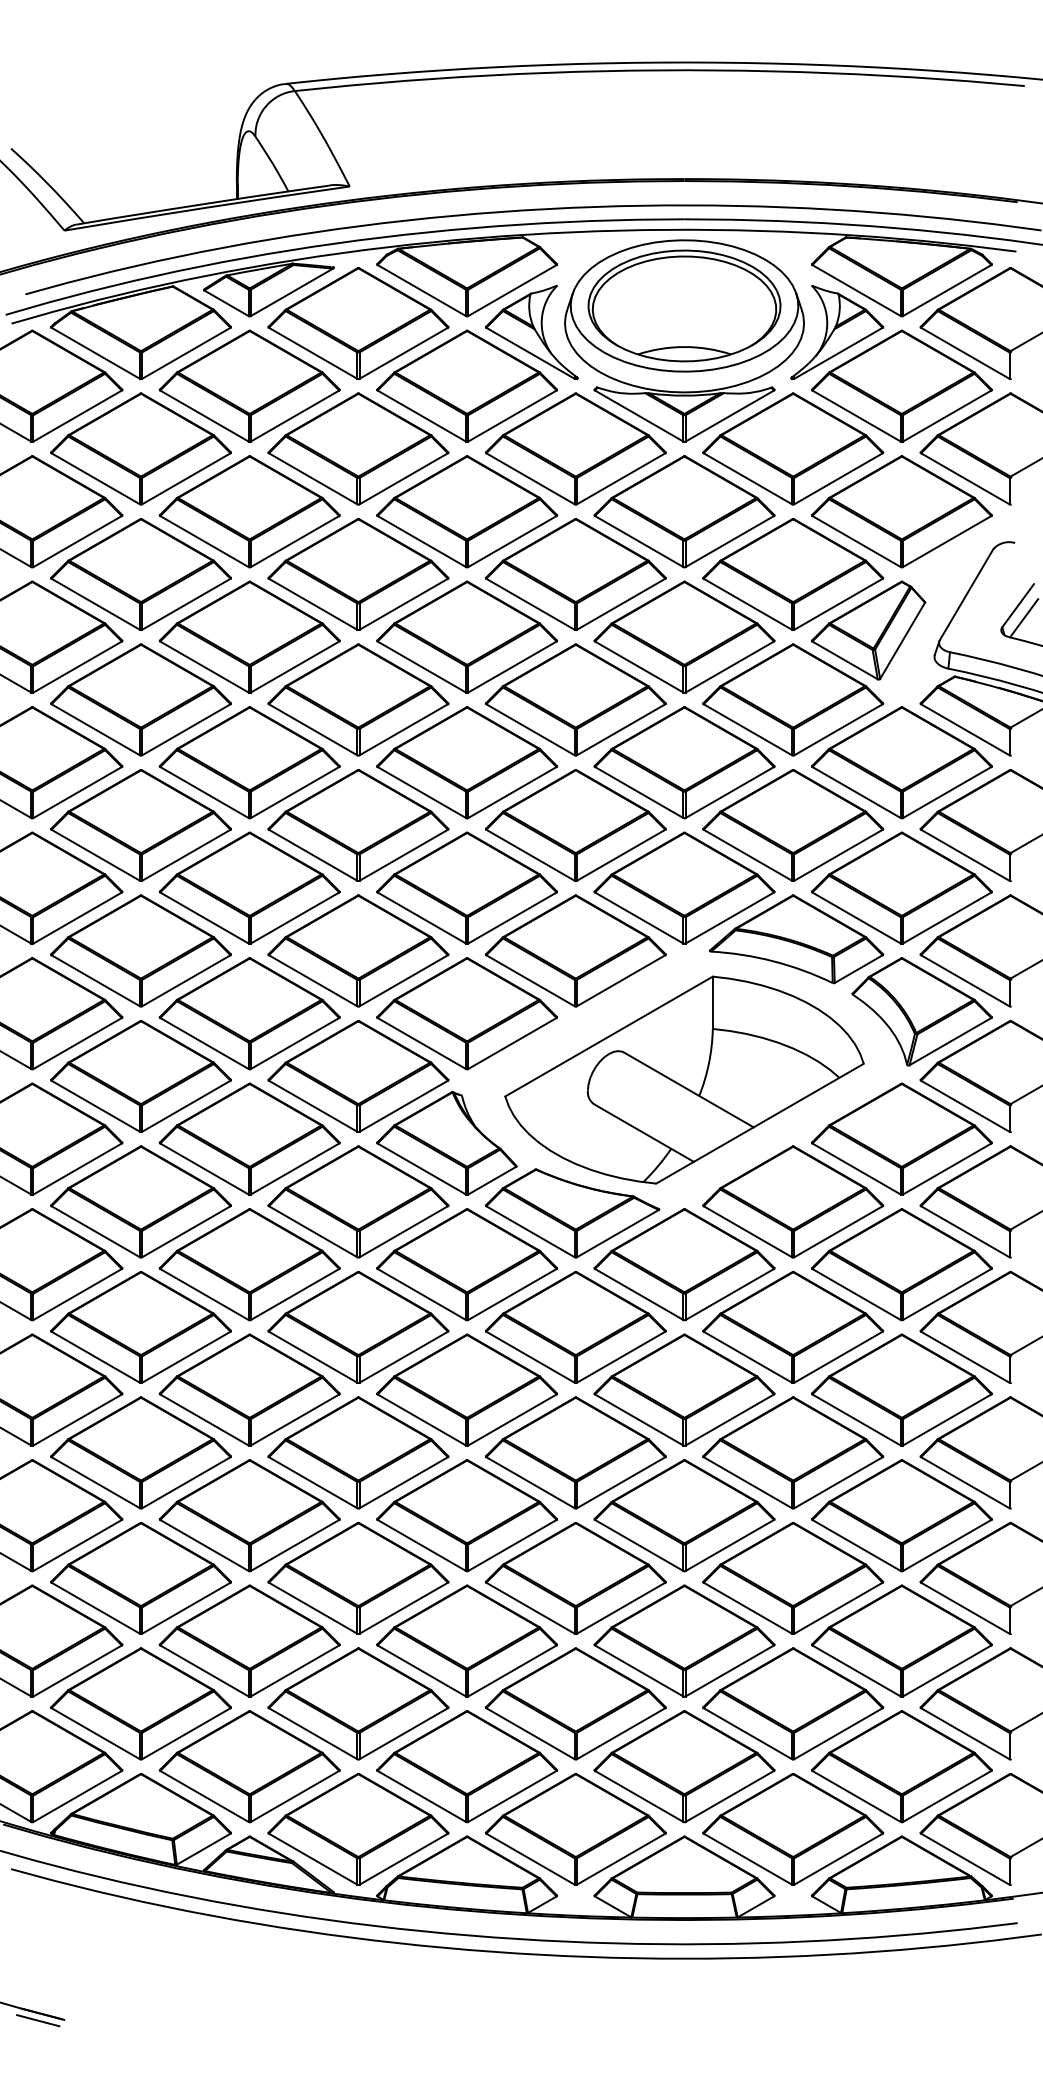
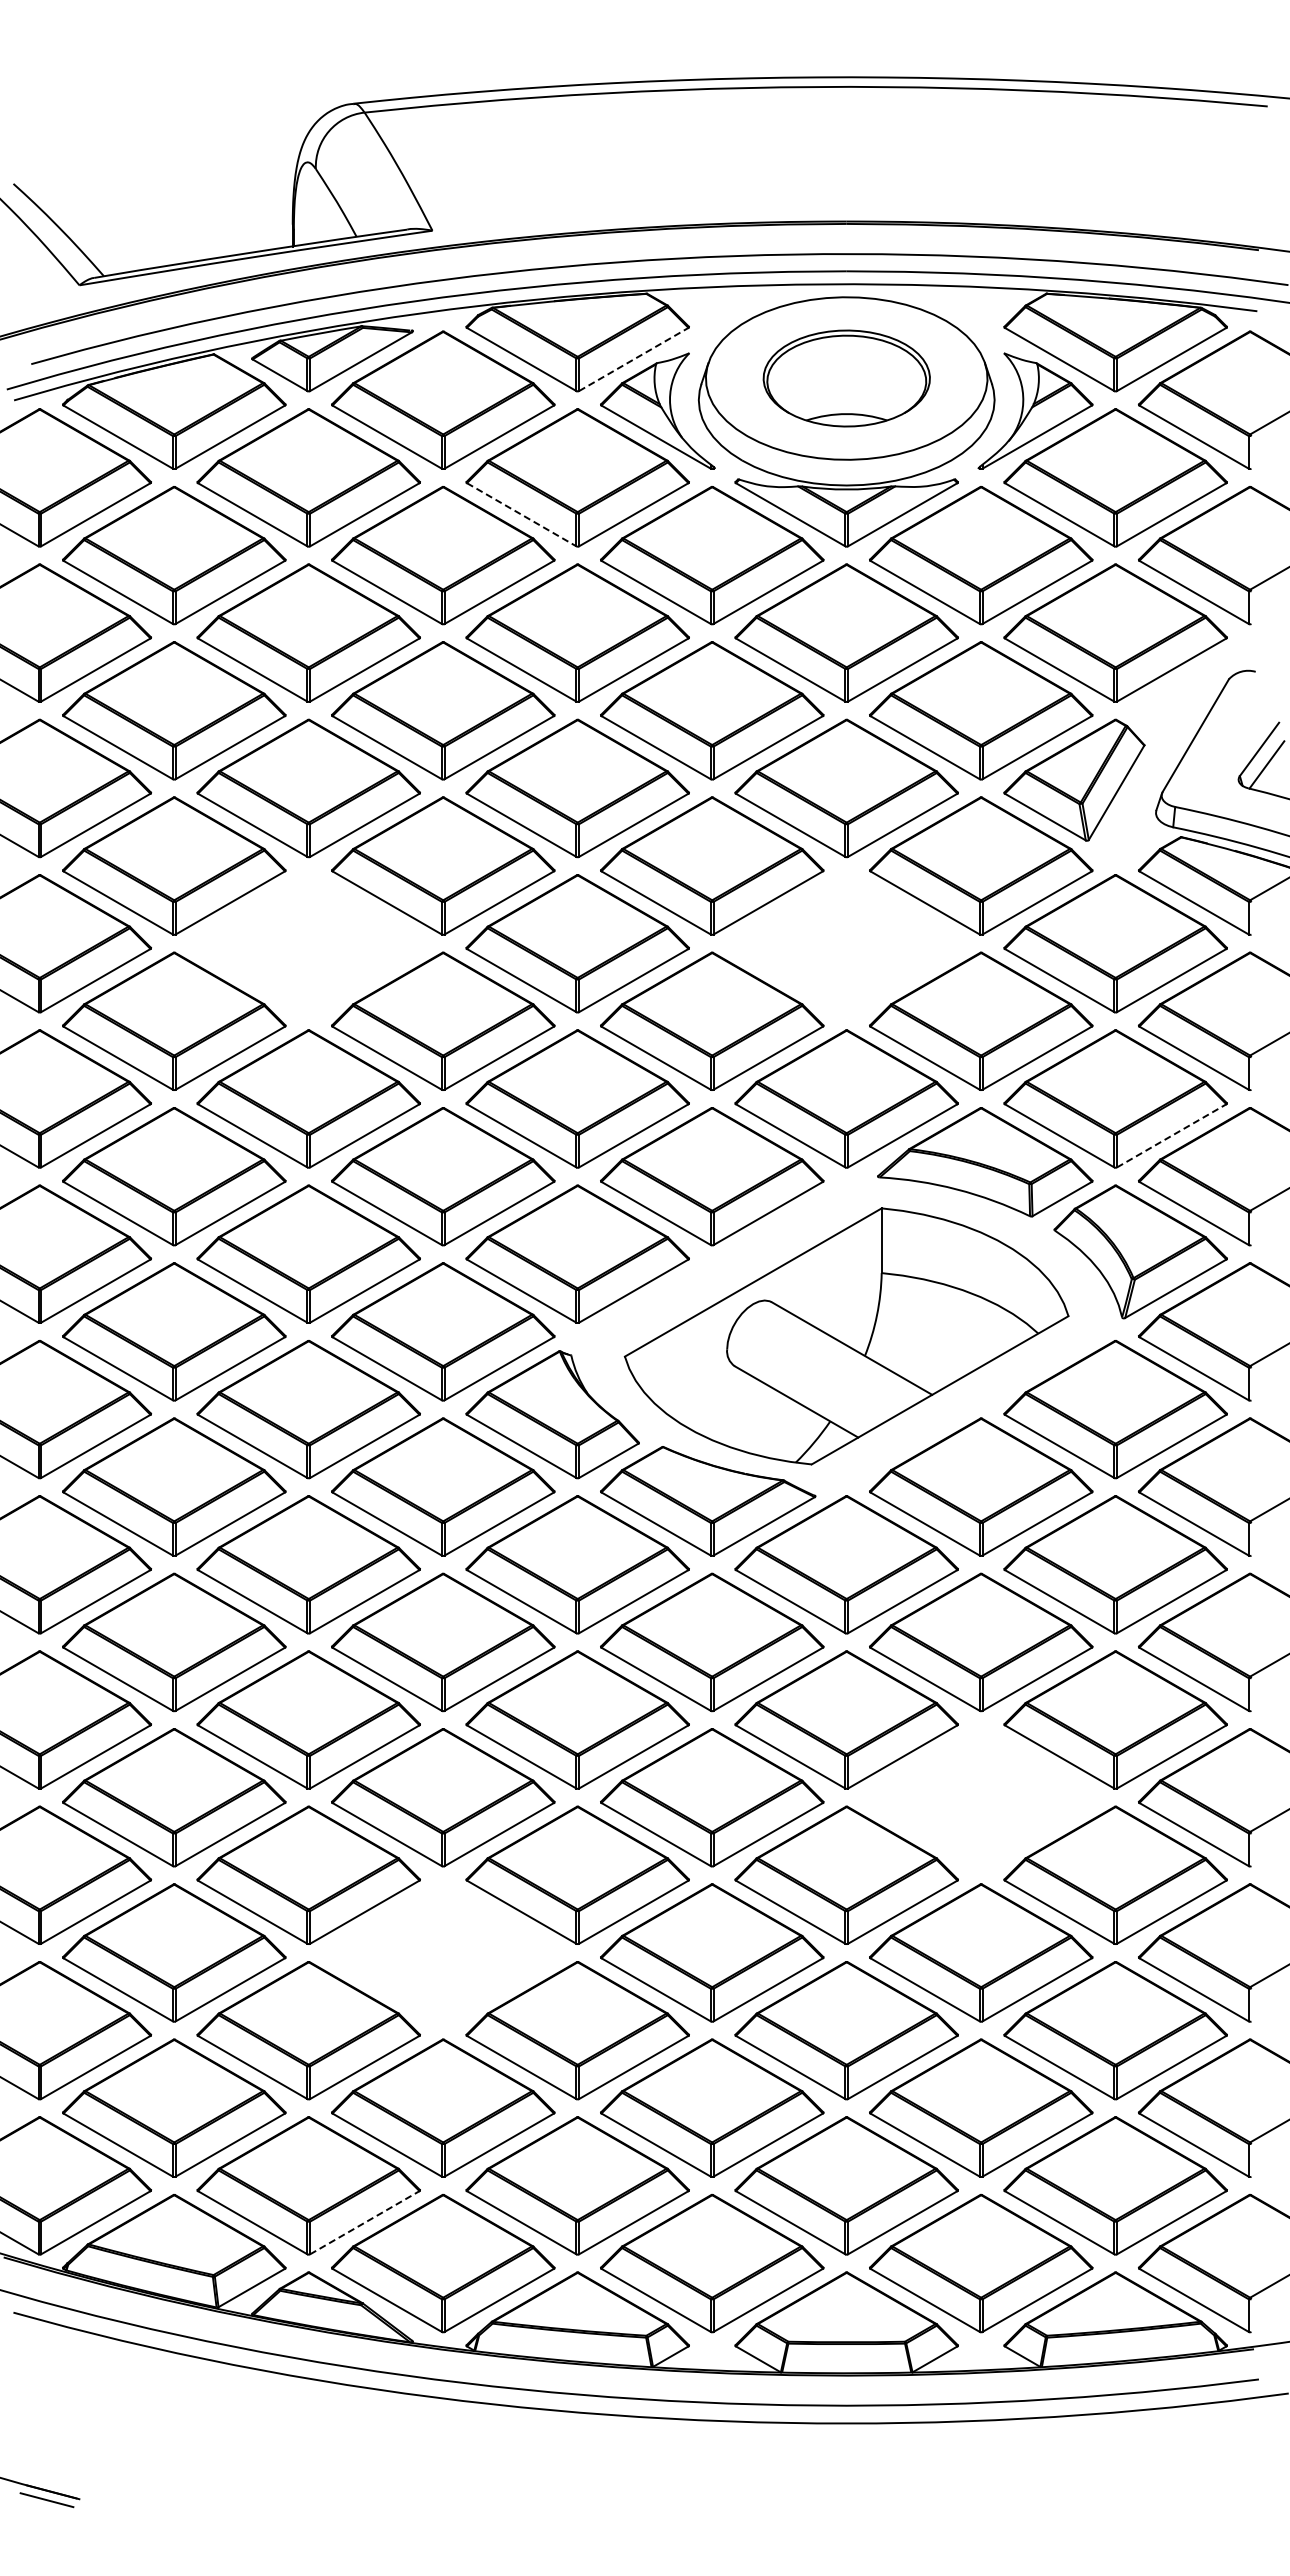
line: (513, 290) -> (634, 359), solid -> dashed
part: (684, 305) -> (846, 378), size x0.7
line: (422, 416) -> (522, 515), solid -> dashed
part: (249, 762) -> (308, 943), removed
part: (684, 762) -> (846, 943), removed
line: (947, 917) -> (1172, 1135), solid -> dashed
part: (793, 1452) -> (981, 1797), removed
part: (358, 1578) -> (443, 1952), removed
line: (295, 1796) -> (365, 2222), solid -> dashed

